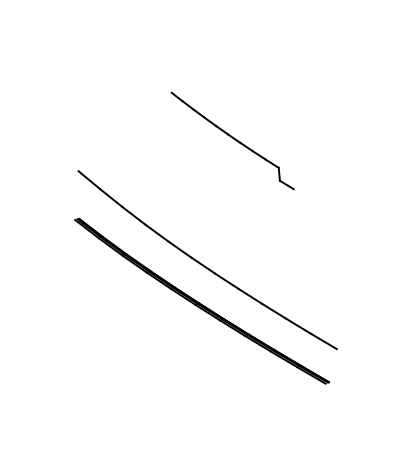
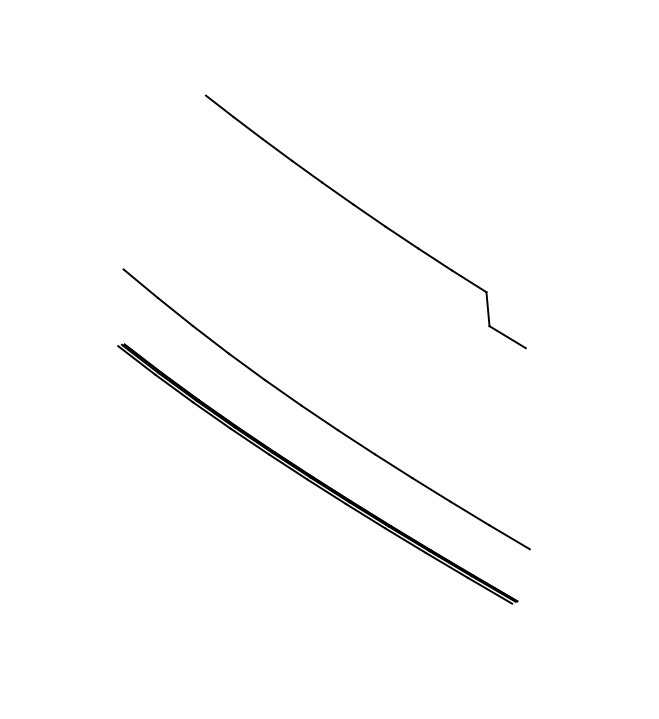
part: (232, 140) -> (365, 221), size x1.67

